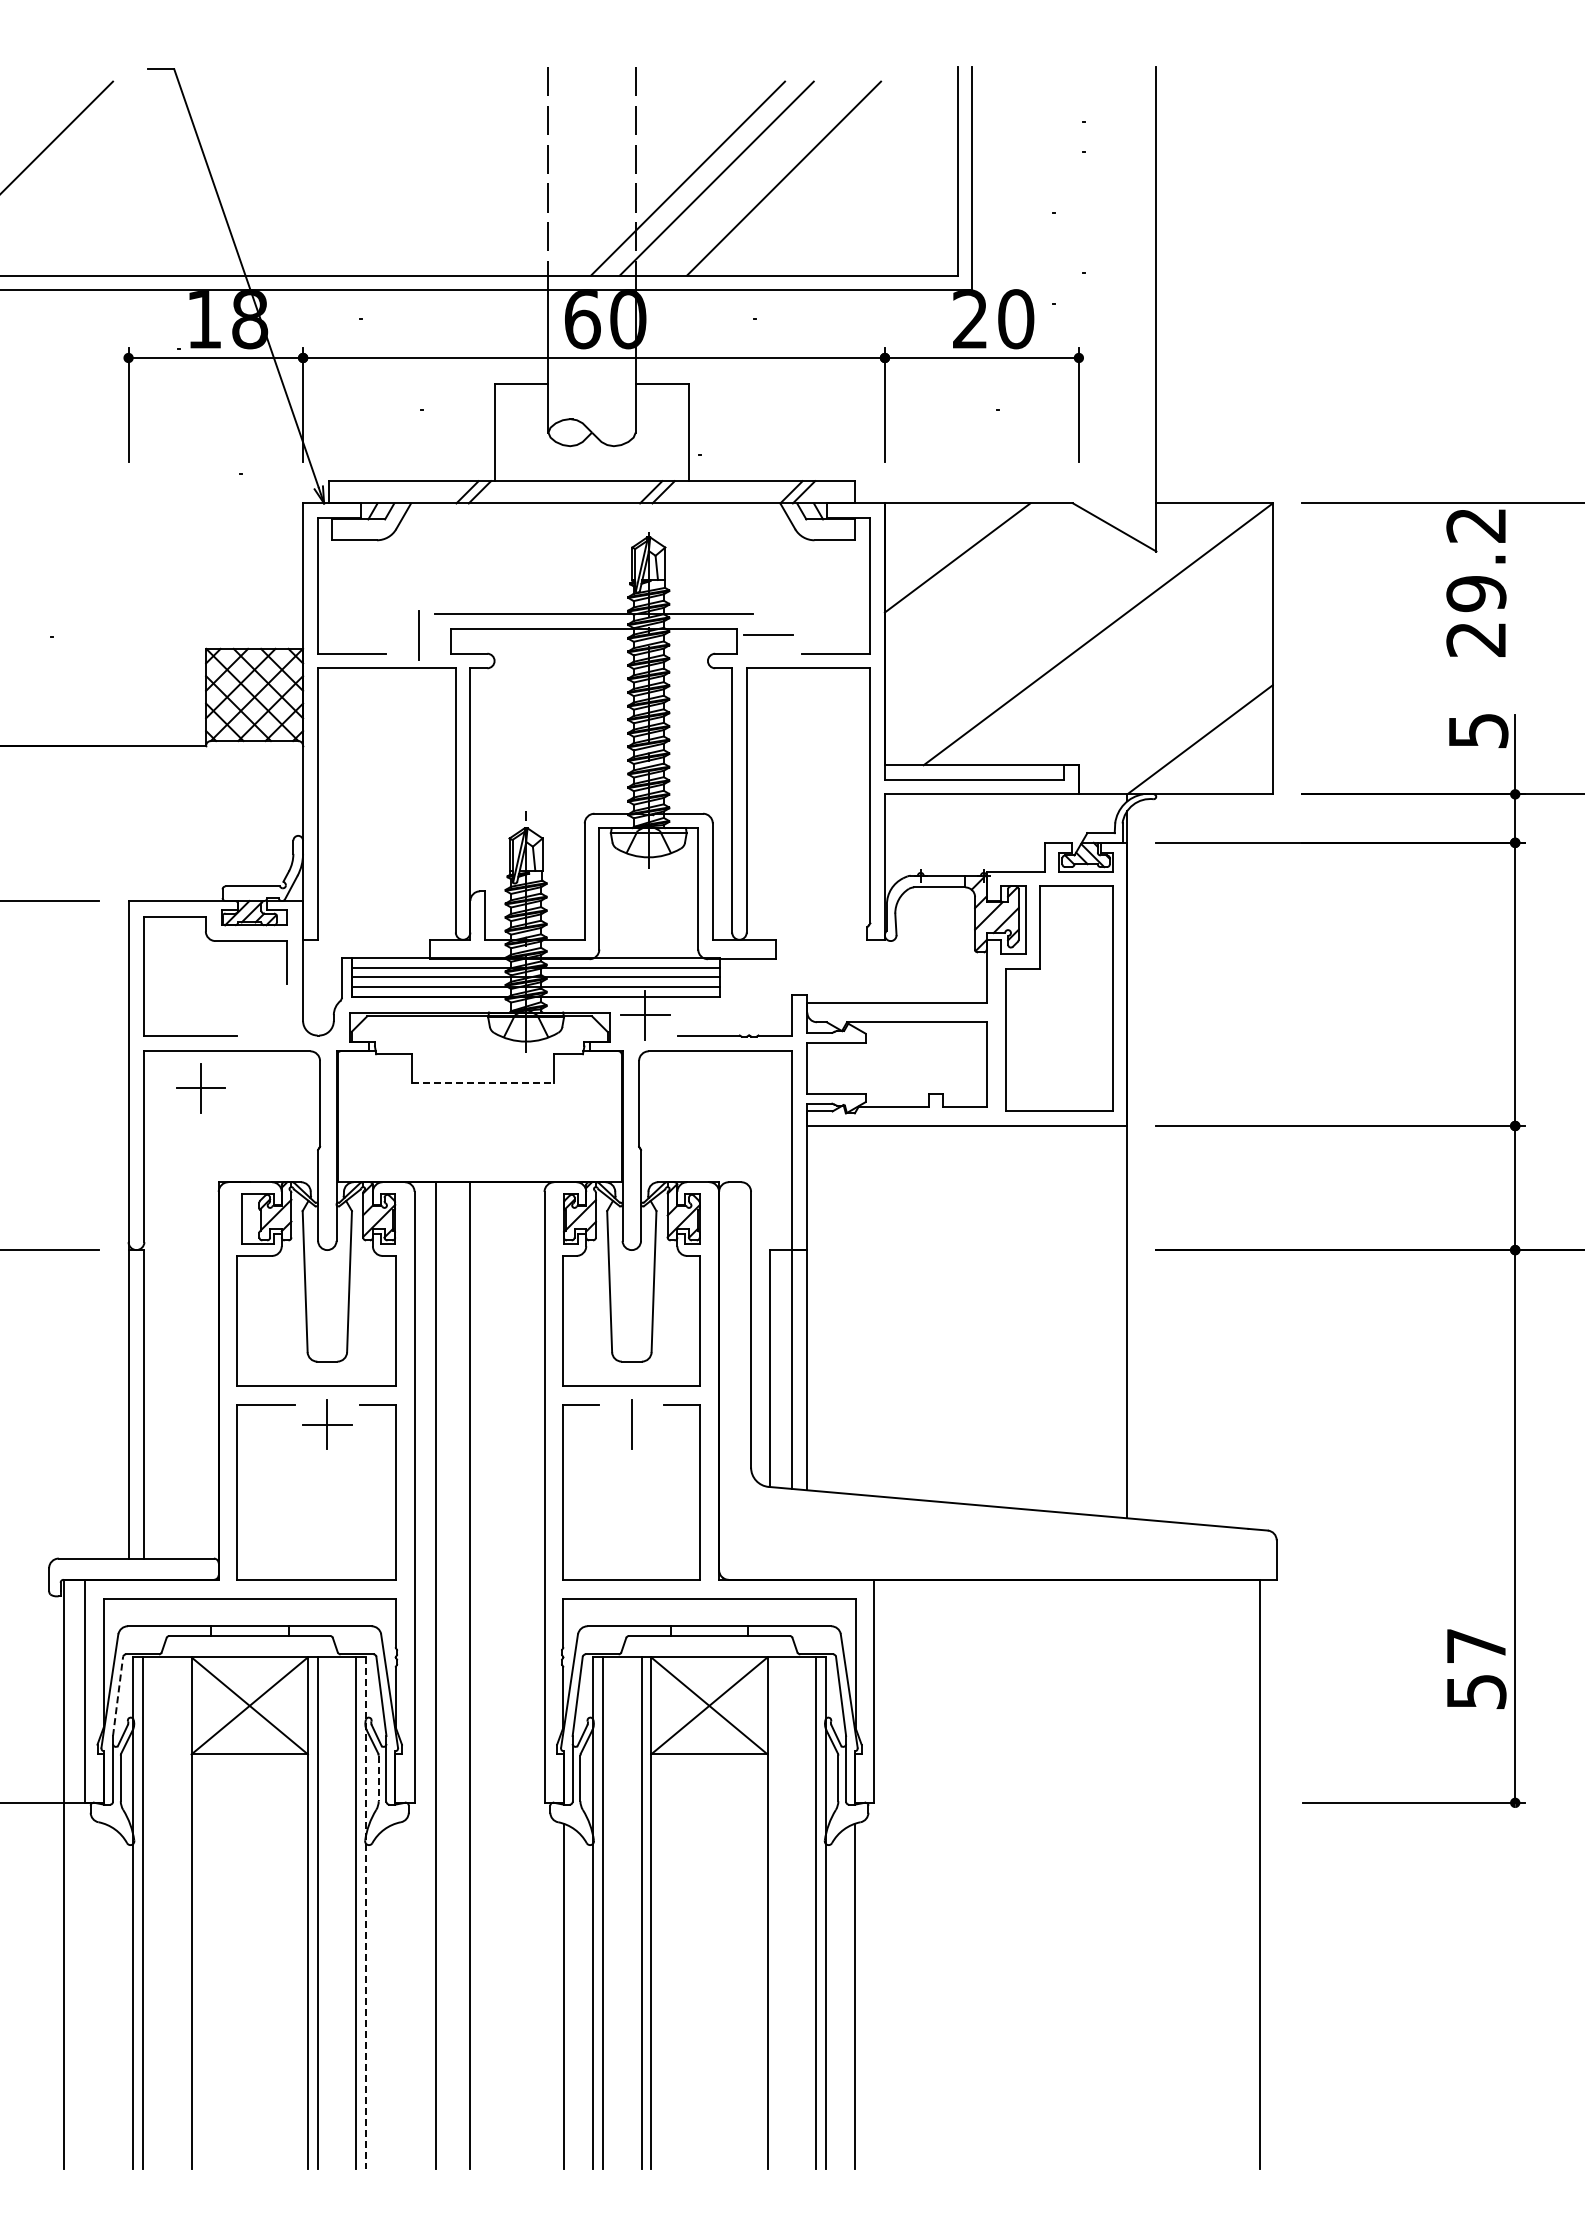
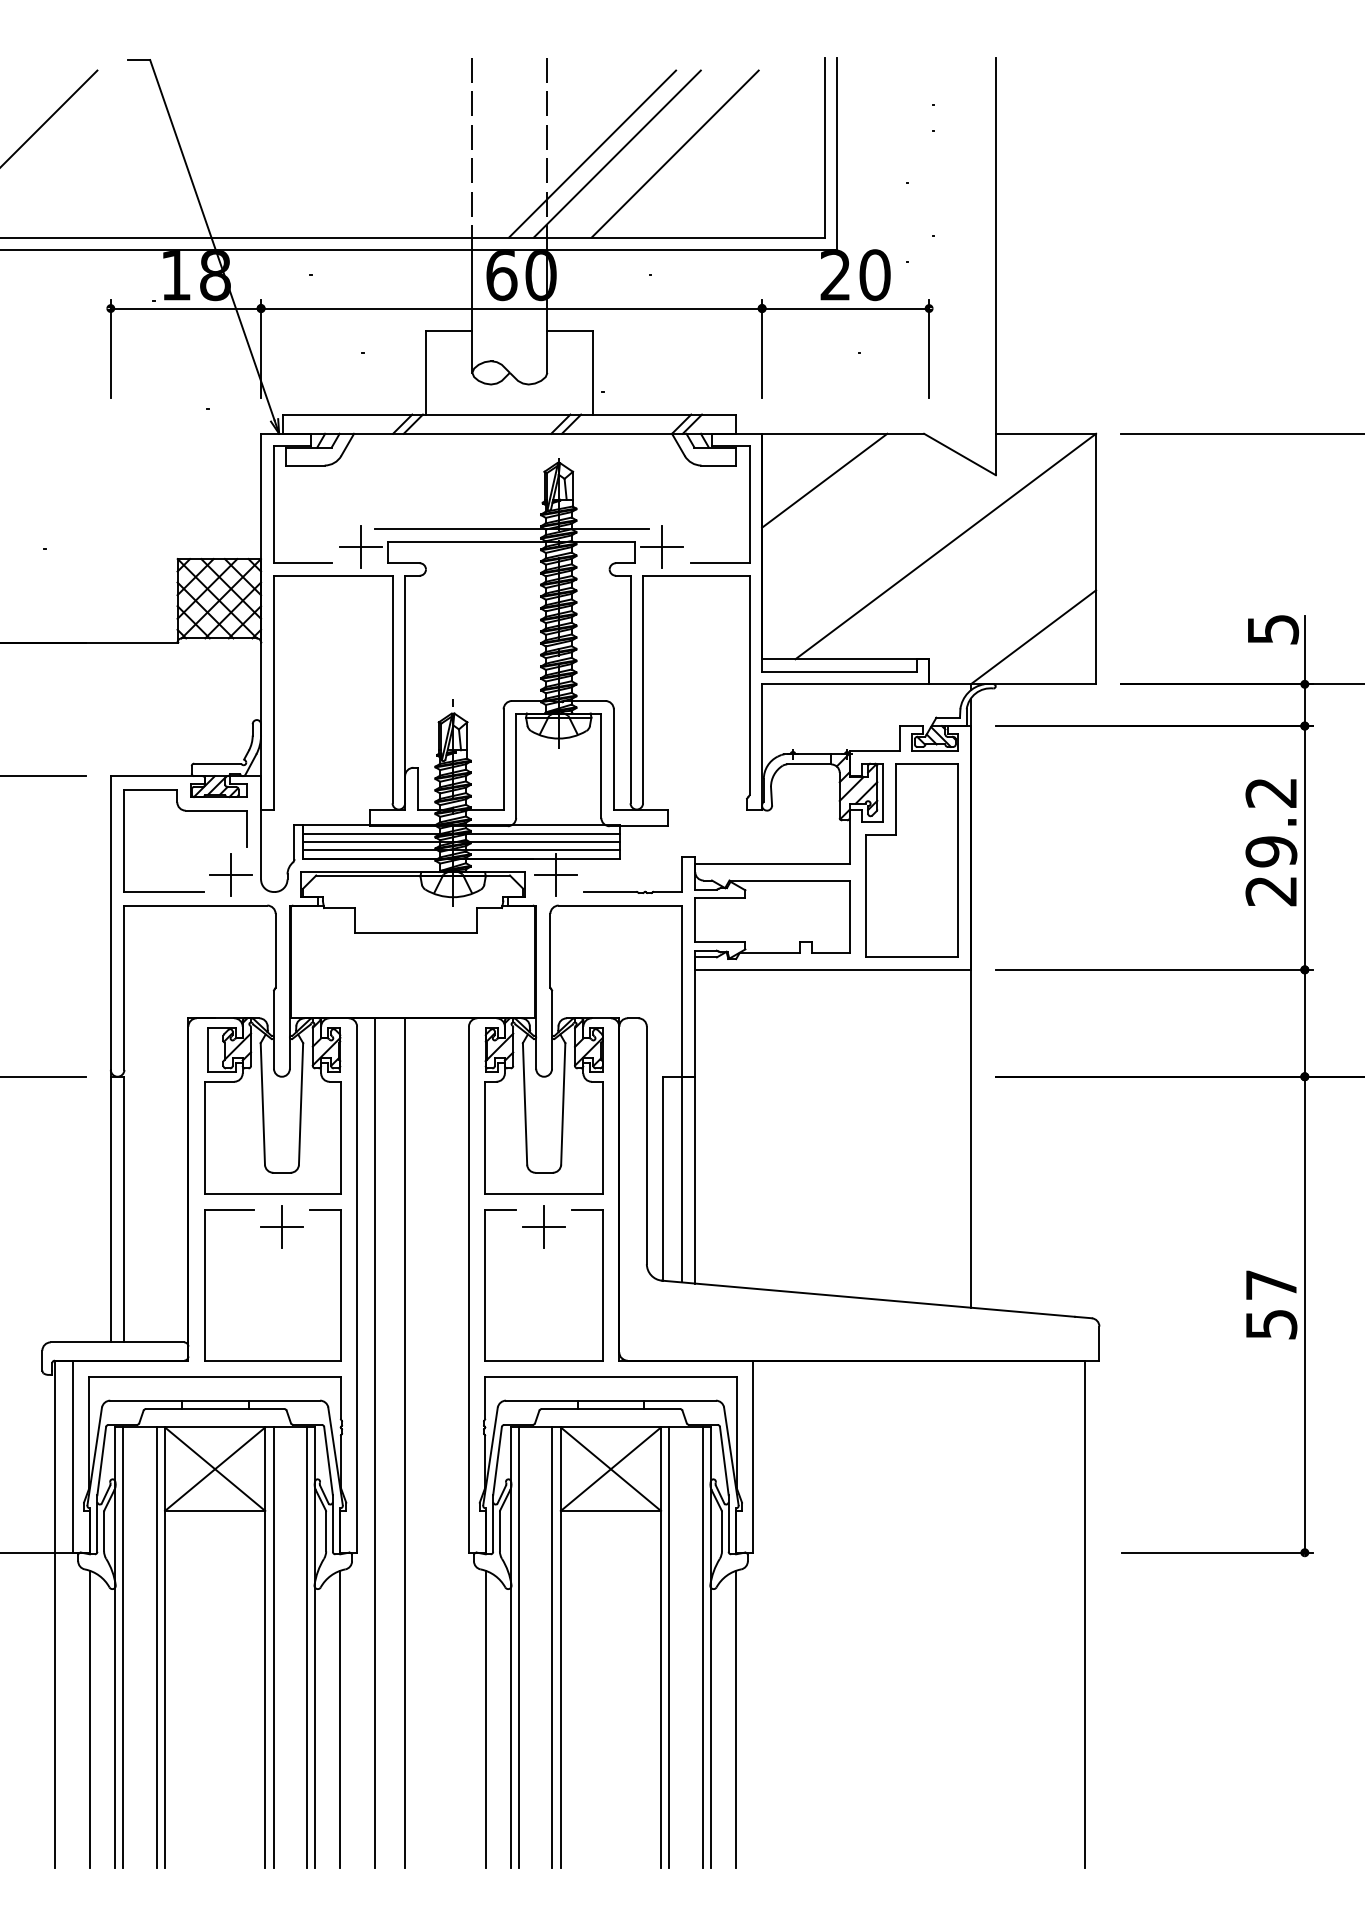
text: (1476, 582) -> (1271, 842), moved
line: (419, 635) -> (361, 547), added
line: (768, 635) -> (661, 547), added
line: (483, 1083) -> (416, 933), dashed -> solid
part: (200, 1088) -> (230, 874), moved
line: (631, 1424) -> (543, 1226), added
text: (1476, 1668) -> (1271, 1304), moved
line: (118, 1696) -> (102, 1461), dashed -> solid
line: (378, 1778) -> (326, 1531), dashed -> solid
line: (181, 1912) -> (156, 1647), added
line: (777, 1912) -> (669, 1647), added
line: (366, 1913) -> (315, 1648), dashed -> solid
line: (104, 1995) -> (90, 1718), added
line: (395, 1995) -> (340, 1718), added

